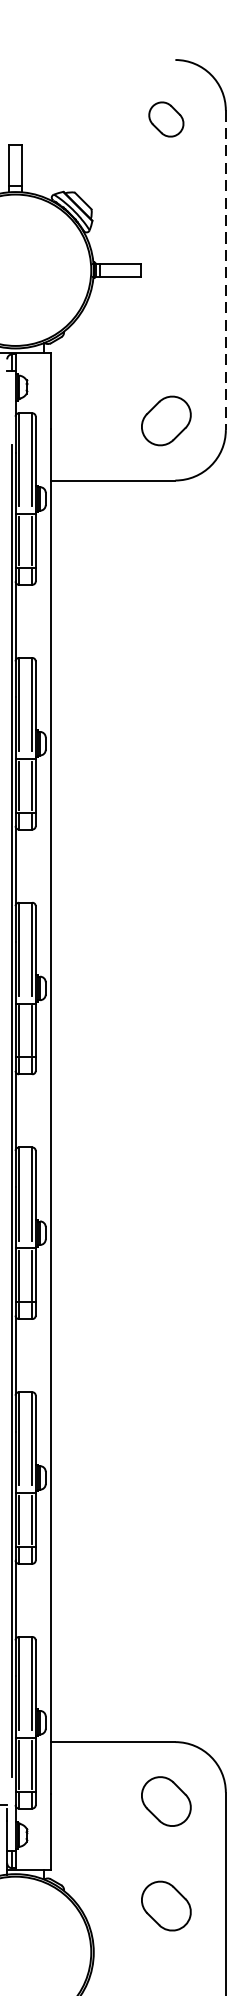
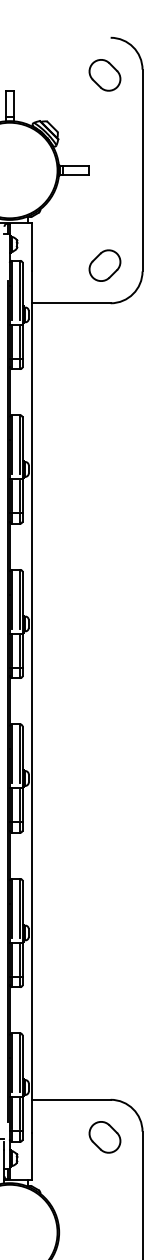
part: (165, 119) -> (104, 75), size x1.43
line: (225, 270) -> (142, 170), dashed -> solid
part: (165, 1906) -> (104, 1203), removed

